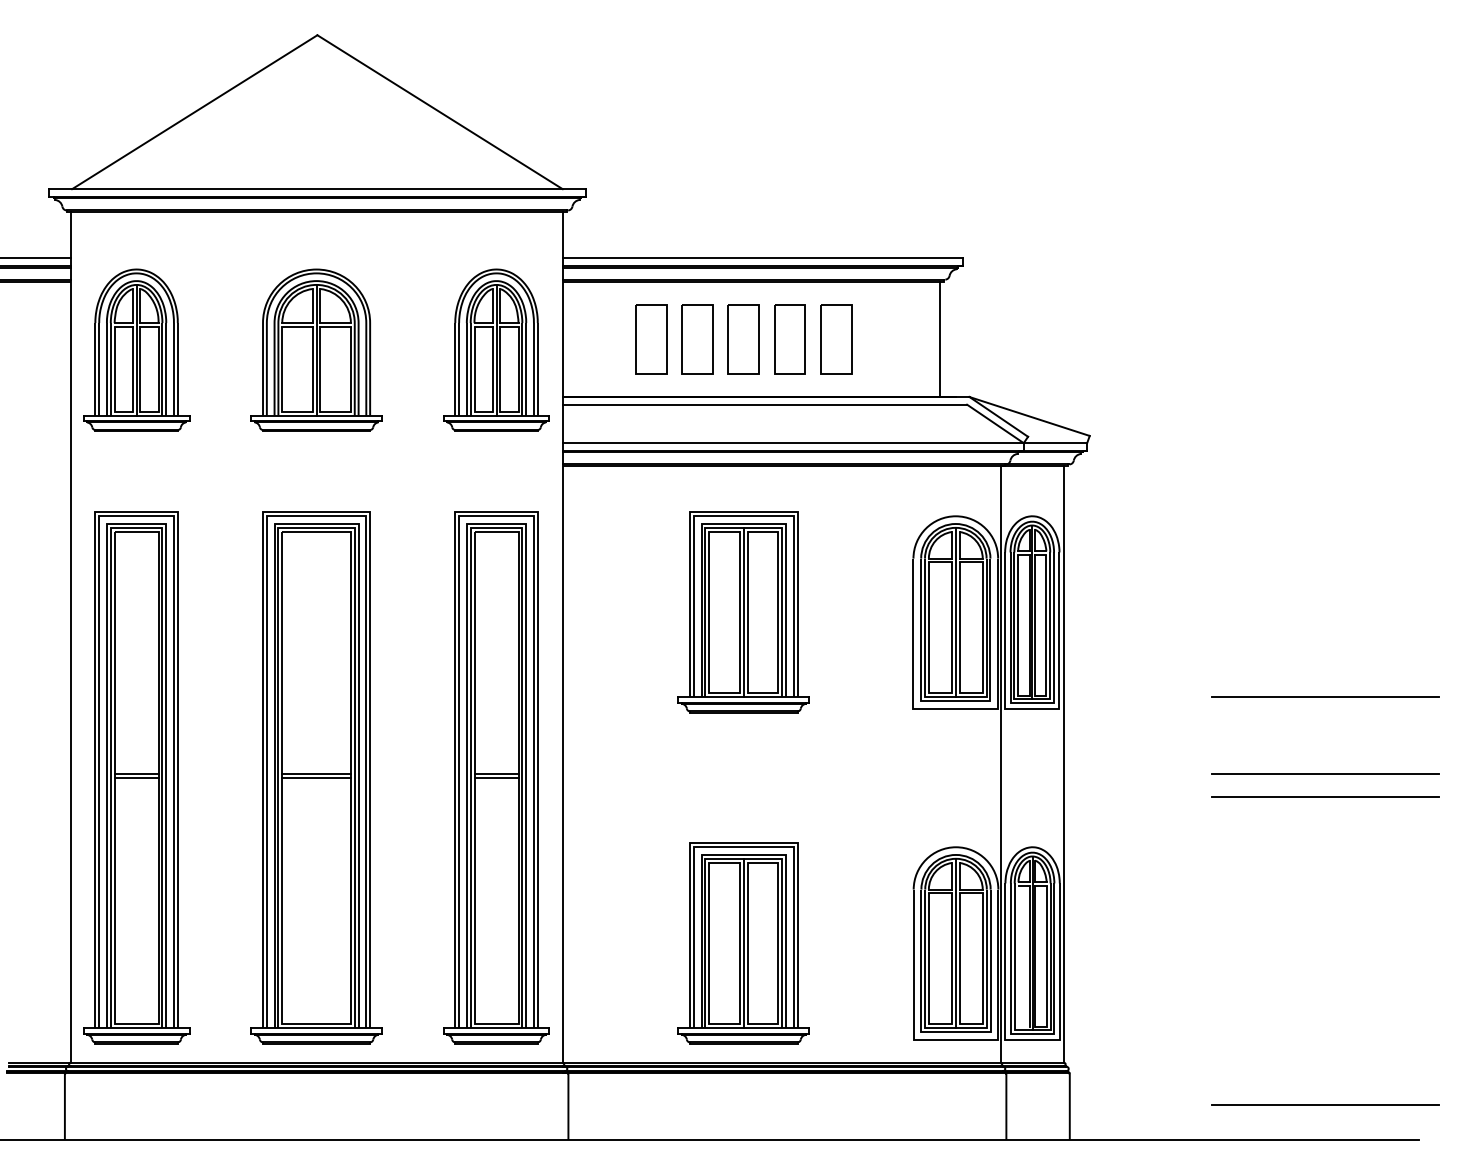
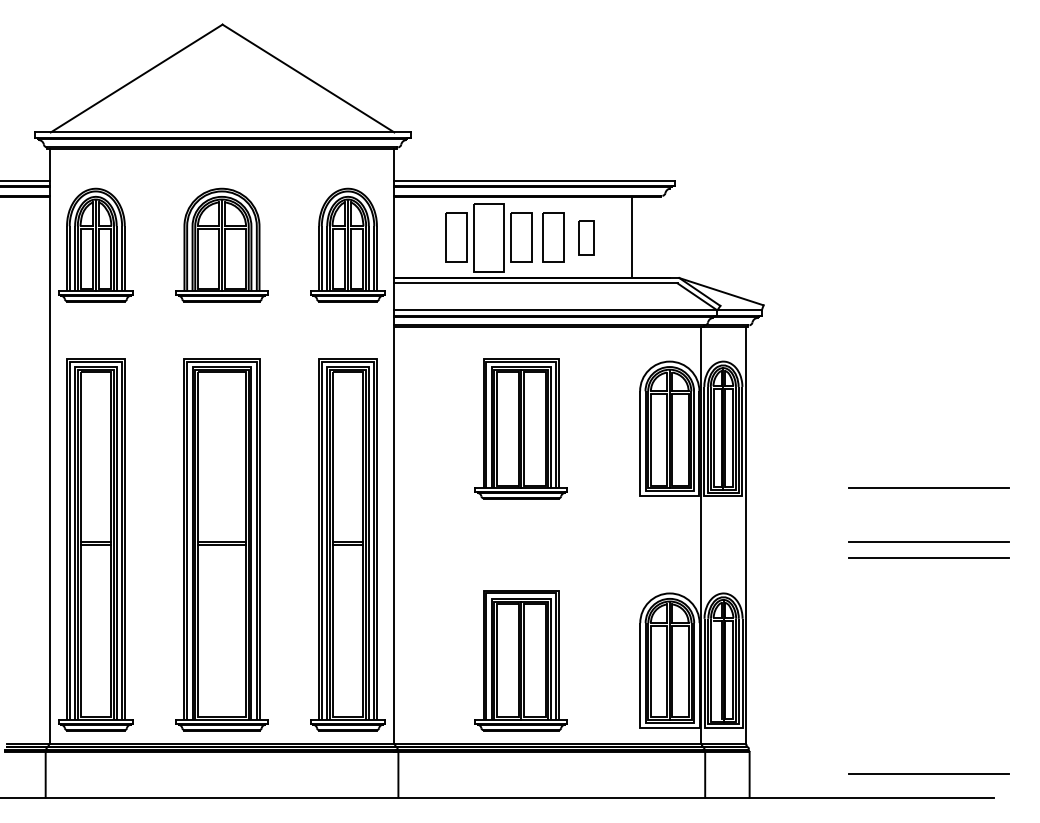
part: (697, 339) -> (488, 237), size x1.4
part: (836, 339) -> (586, 237), size x0.7
line: (939, 339) -> (631, 237), moved

